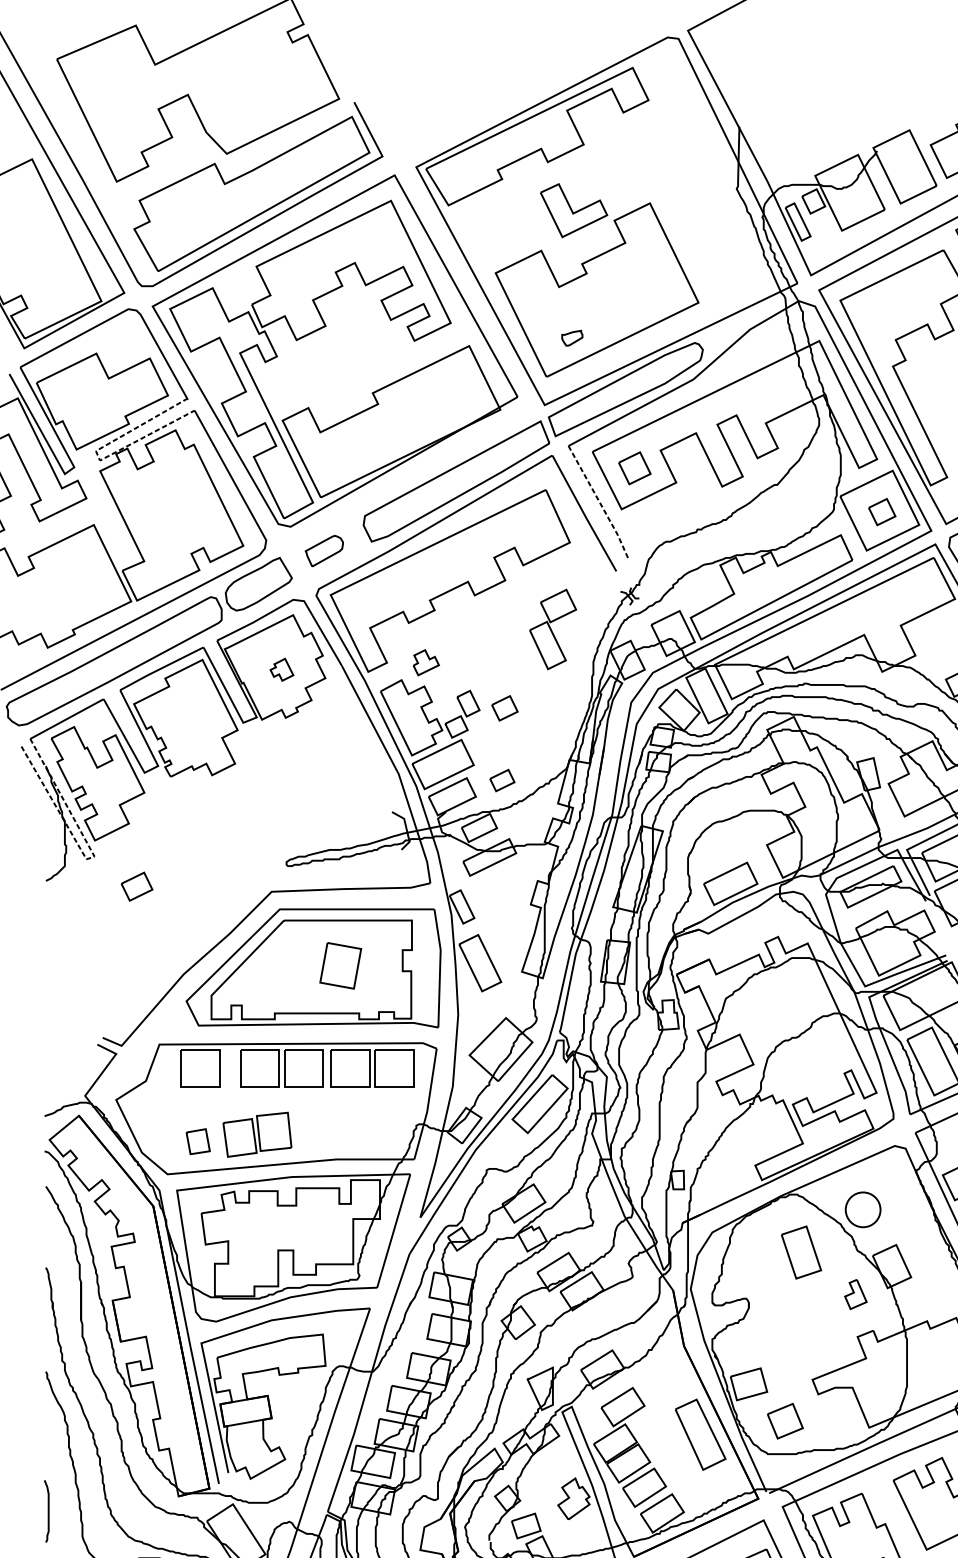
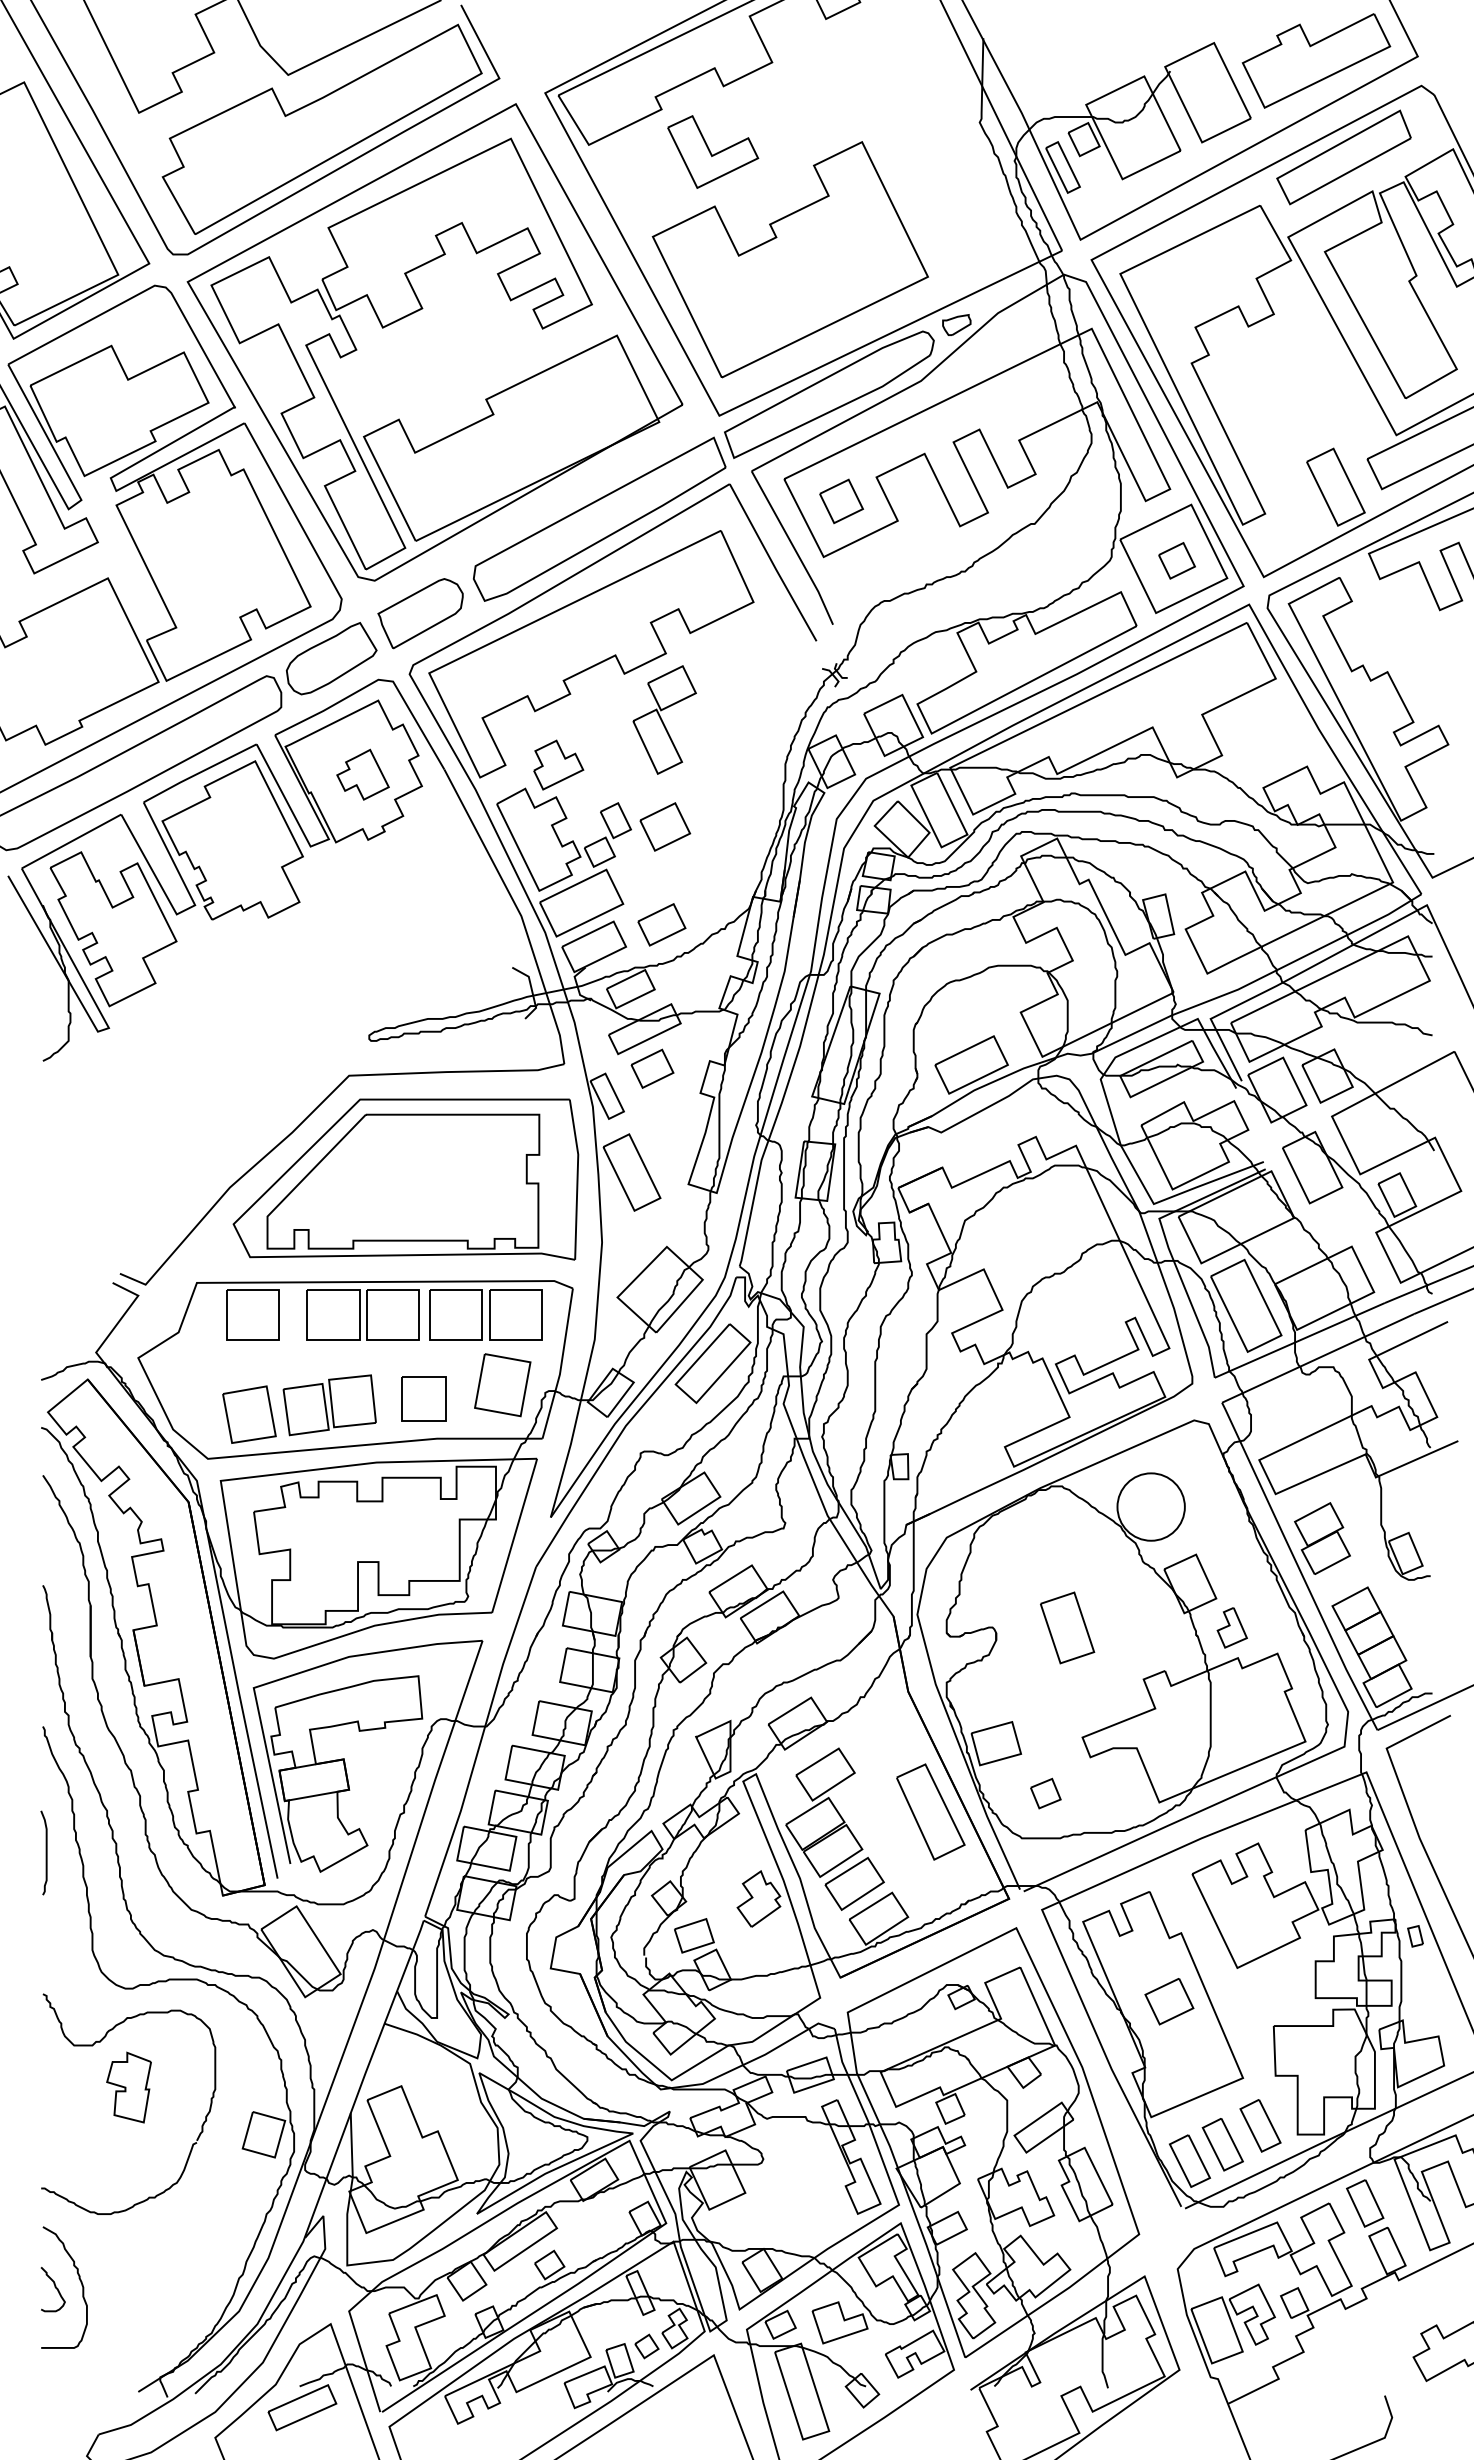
part: (574, 210) -> (713, 151), moved
part: (572, 337) -> (956, 324), moved
line: (97, 456) -> (113, 485), dashed -> solid
line: (600, 503) -> (794, 548), dashed -> solid
part: (324, 550) -> (420, 613), size x1.67
part: (552, 629) -> (664, 719), moved
part: (426, 662) -> (558, 764), size x1.43
part: (281, 669) -> (362, 774), size x1.67
part: (505, 708) -> (665, 826), size x1.43
part: (502, 780) -> (661, 924), size x1.43
line: (91, 857) -> (104, 1029), dashed -> solid
part: (137, 886) -> (652, 1068), moved
part: (340, 966) -> (502, 1385), moved
part: (326, 1129) -> (423, 1398), added
part: (198, 1141) -> (249, 1414), size x1.67
circle: (862, 1209) -> (1150, 1506), size x1.43
part: (801, 1252) -> (1067, 1627), moved
part: (855, 1294) -> (1231, 1627), moved
part: (785, 1421) -> (1045, 1793), size x0.62
curve: (47, 1511) -> (45, 1852), moved

